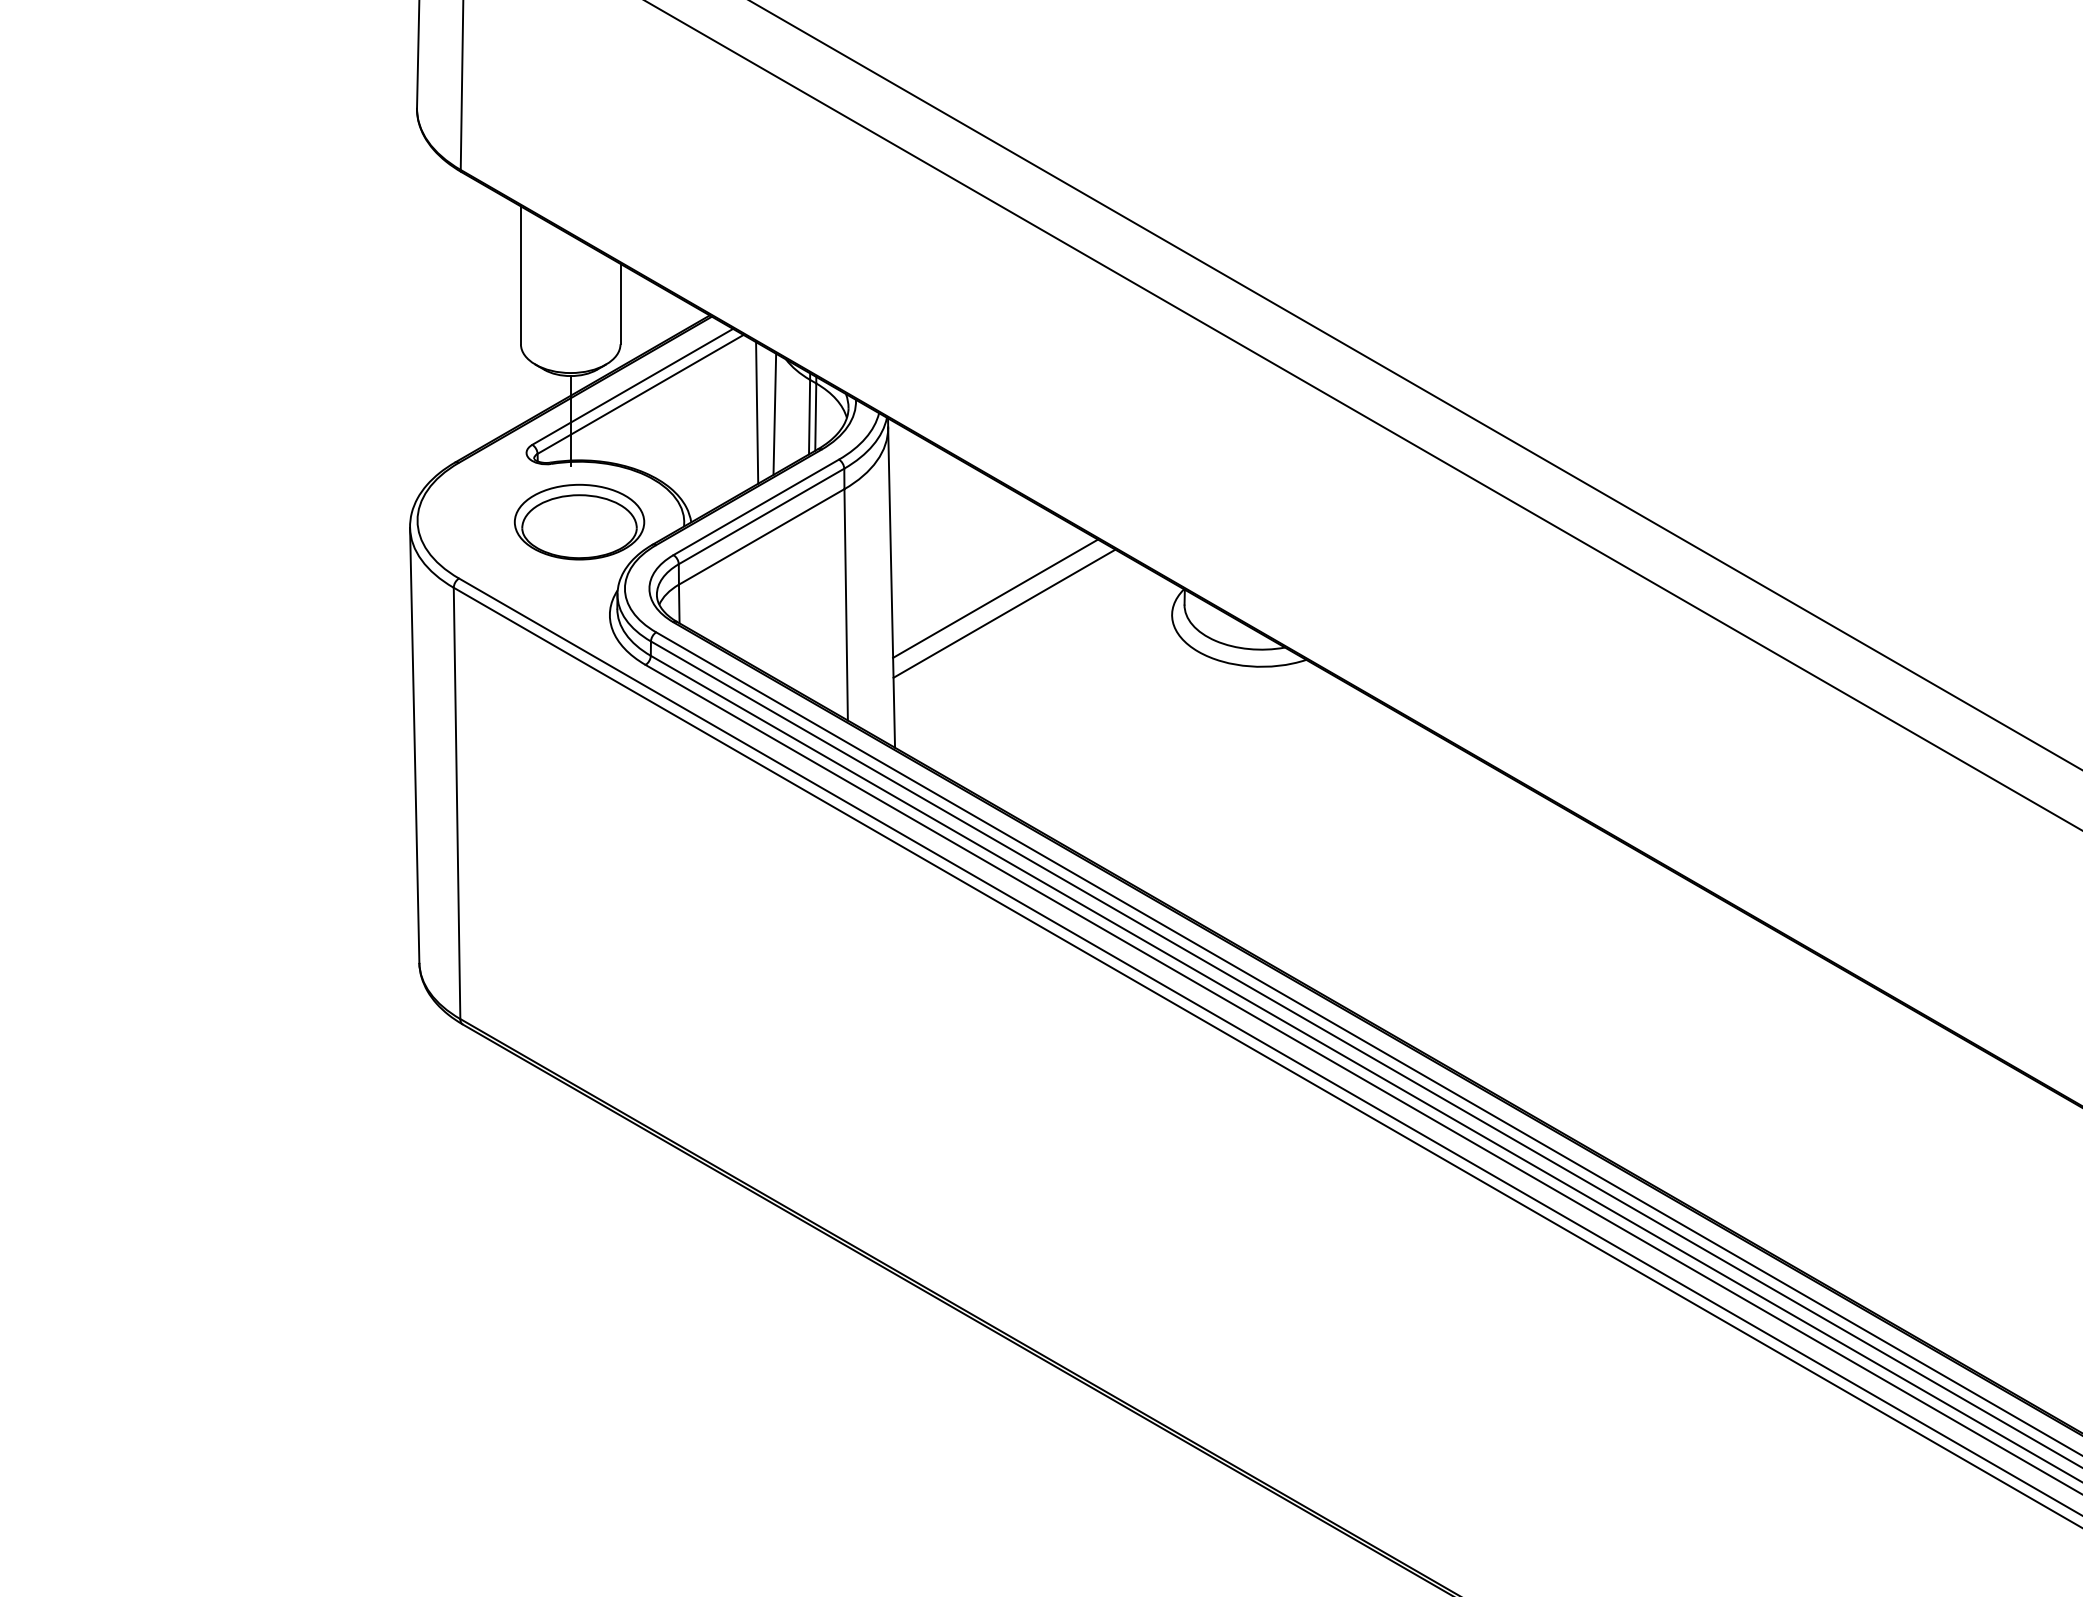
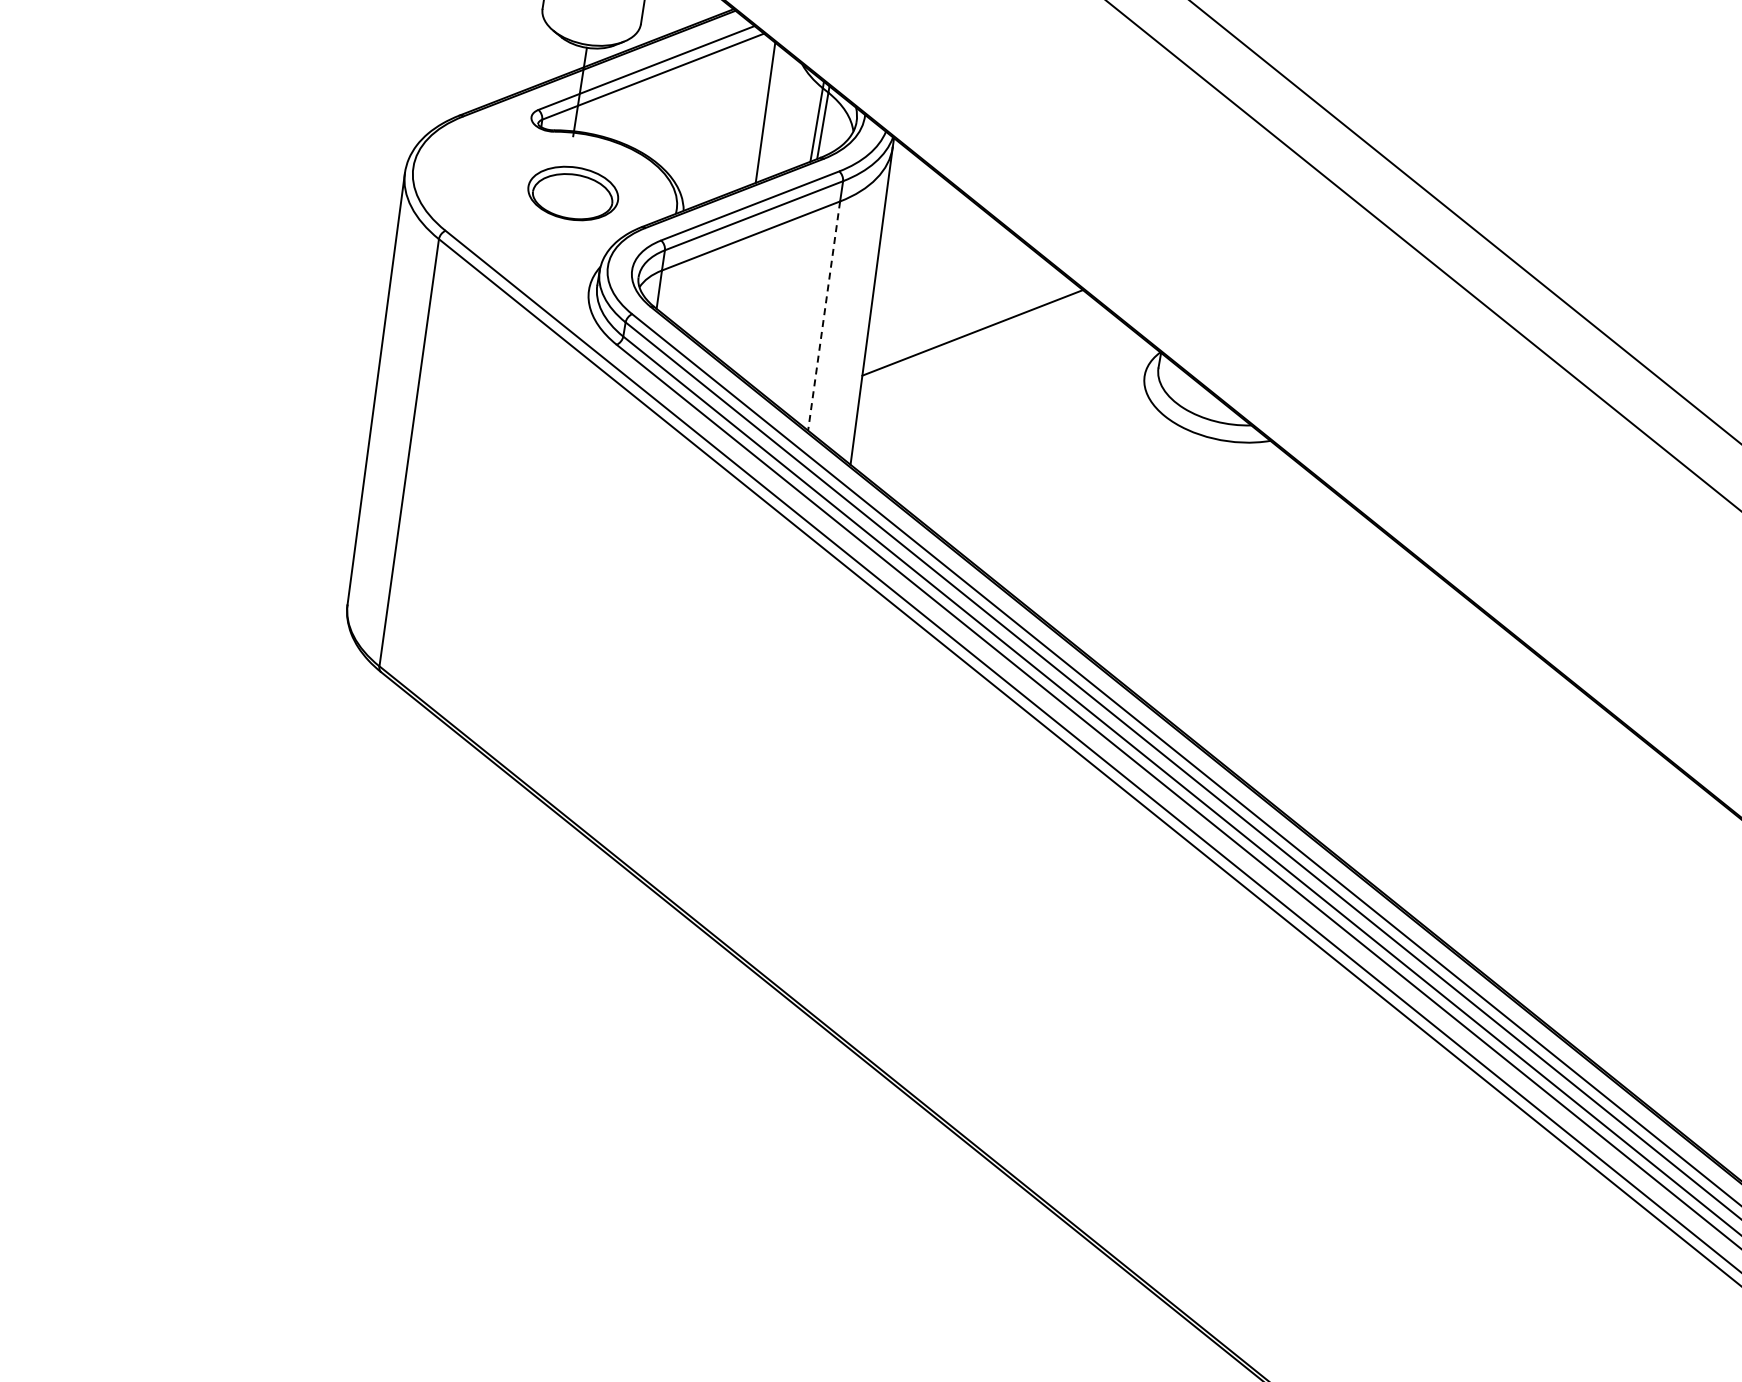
line: (774, 413) -> (782, 116), removed
part: (579, 521) -> (573, 192), size x0.7
line: (846, 604) -> (824, 315), solid -> dashed
line: (1004, 613) -> (979, 348), removed

